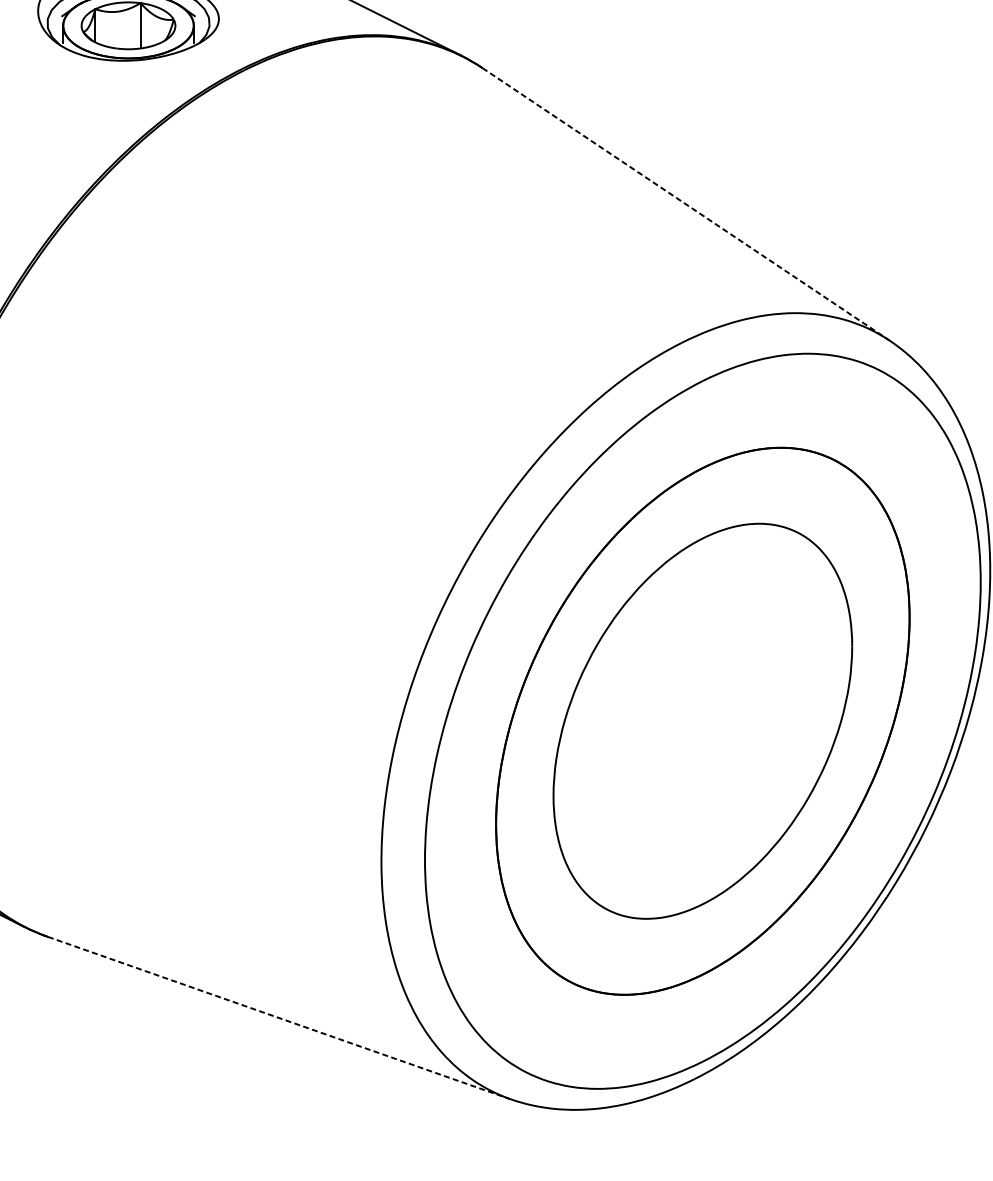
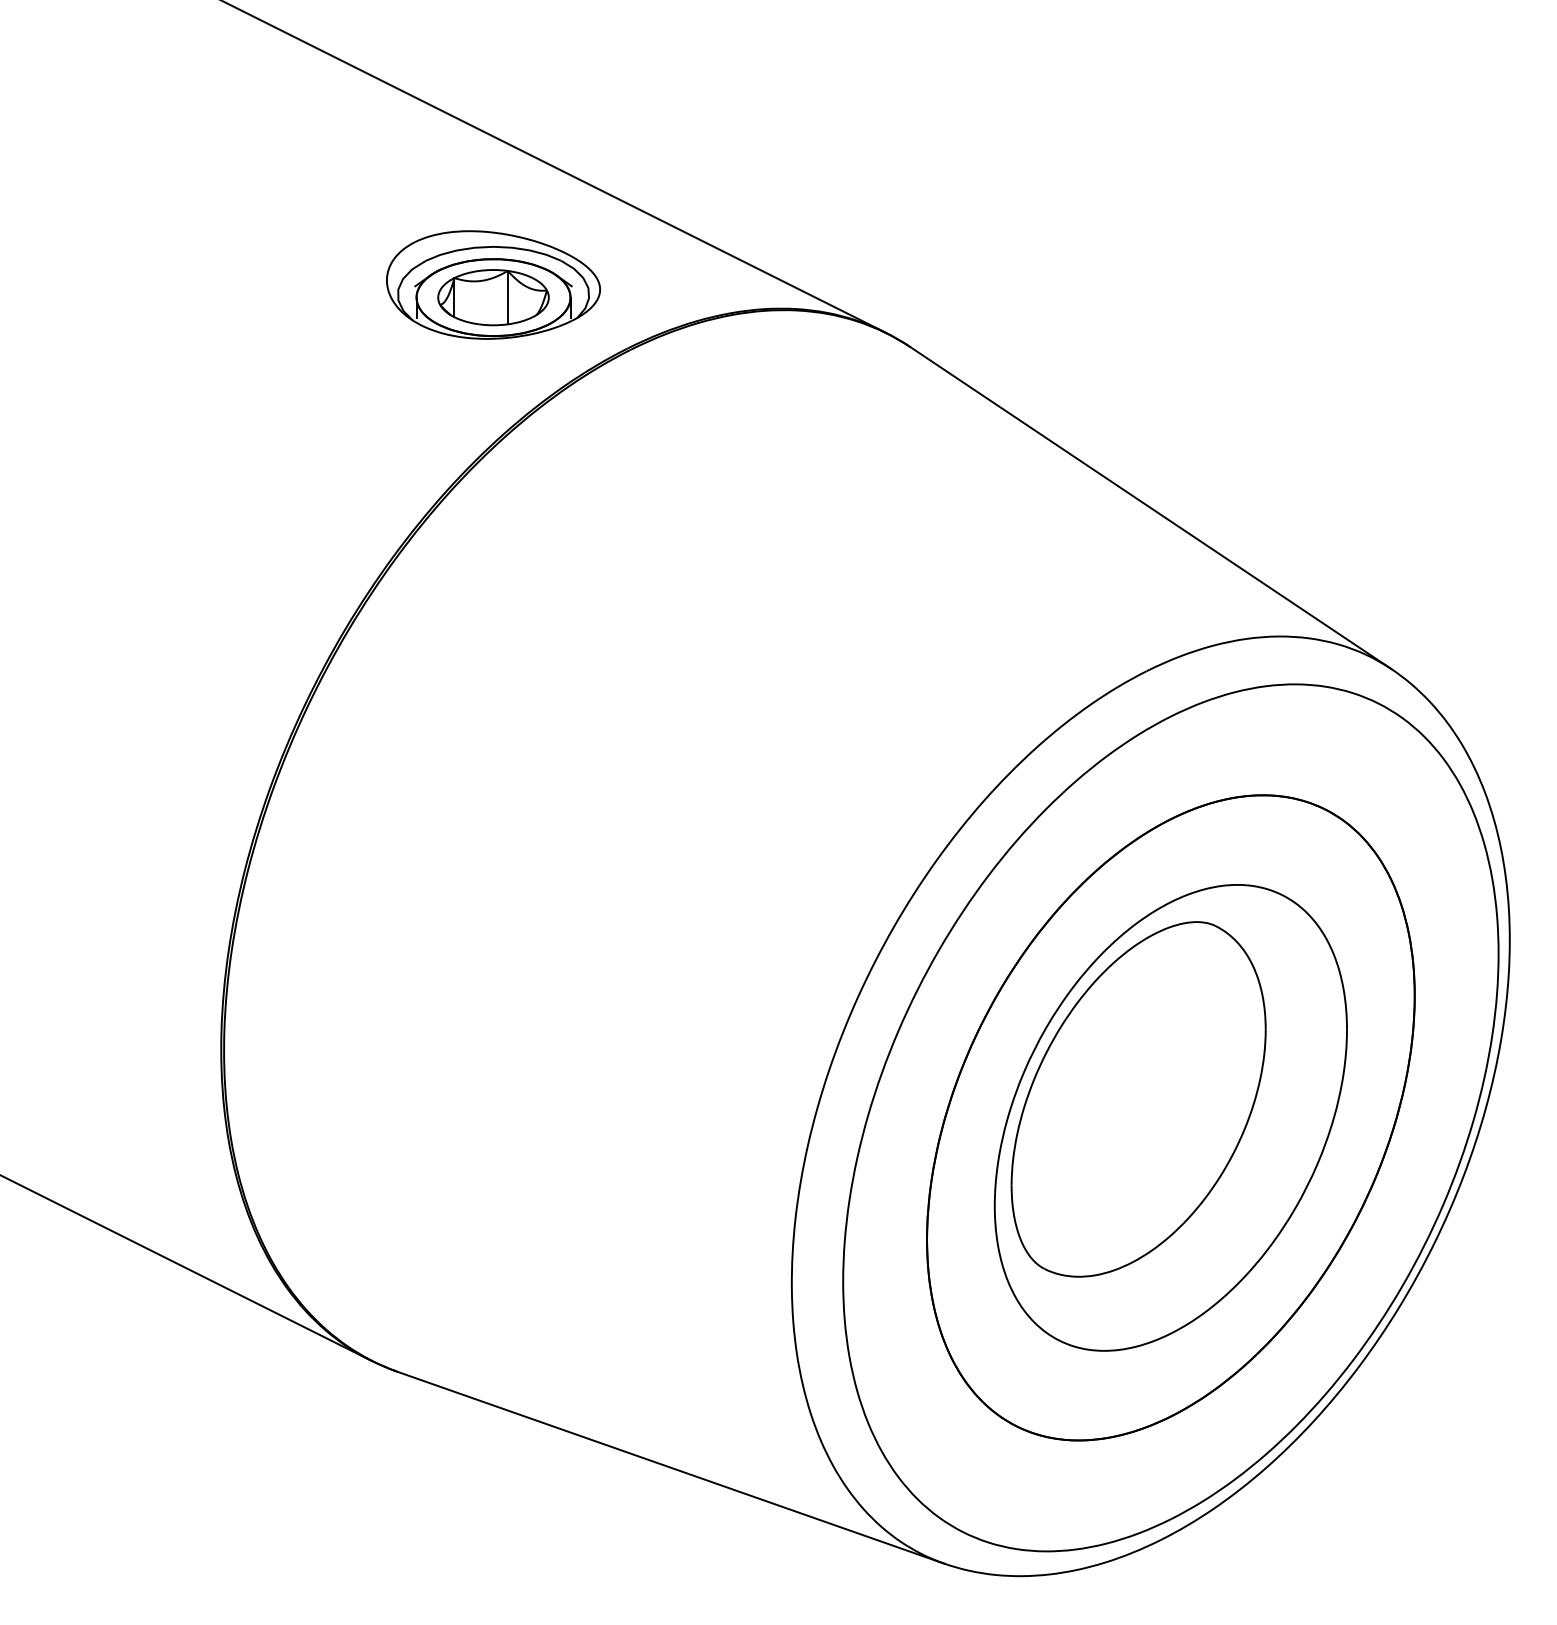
line: (686, 204) -> (1151, 508), dashed -> solid
part: (675, 705) -> (1138, 1099), added
line: (279, 1018) -> (671, 1468), dashed -> solid

